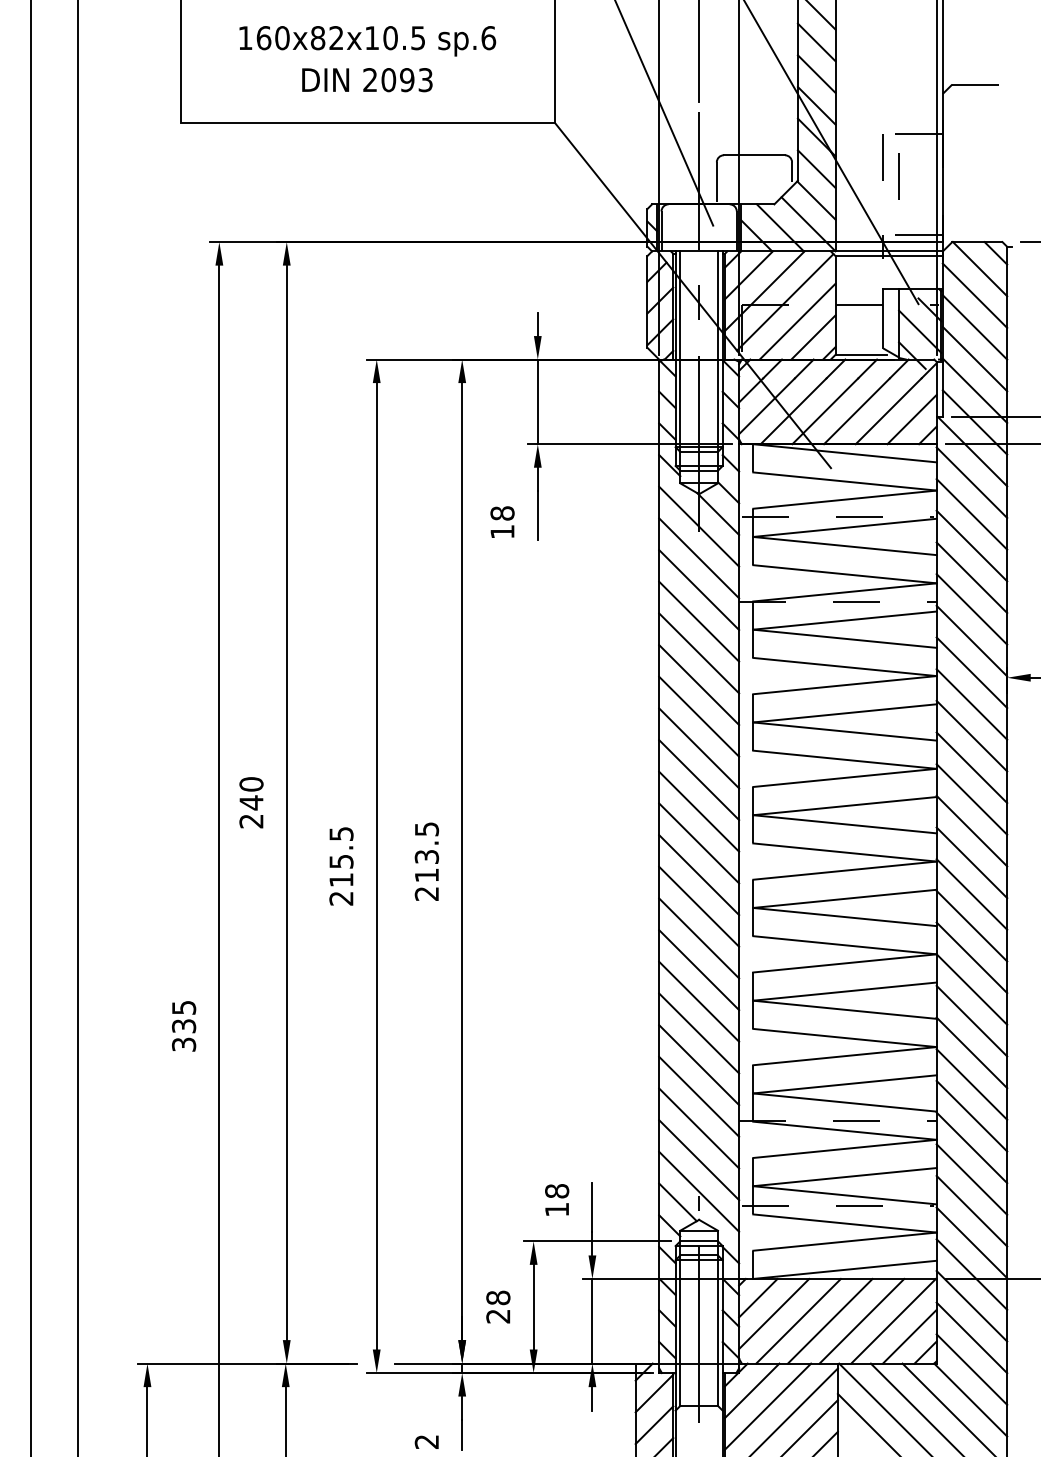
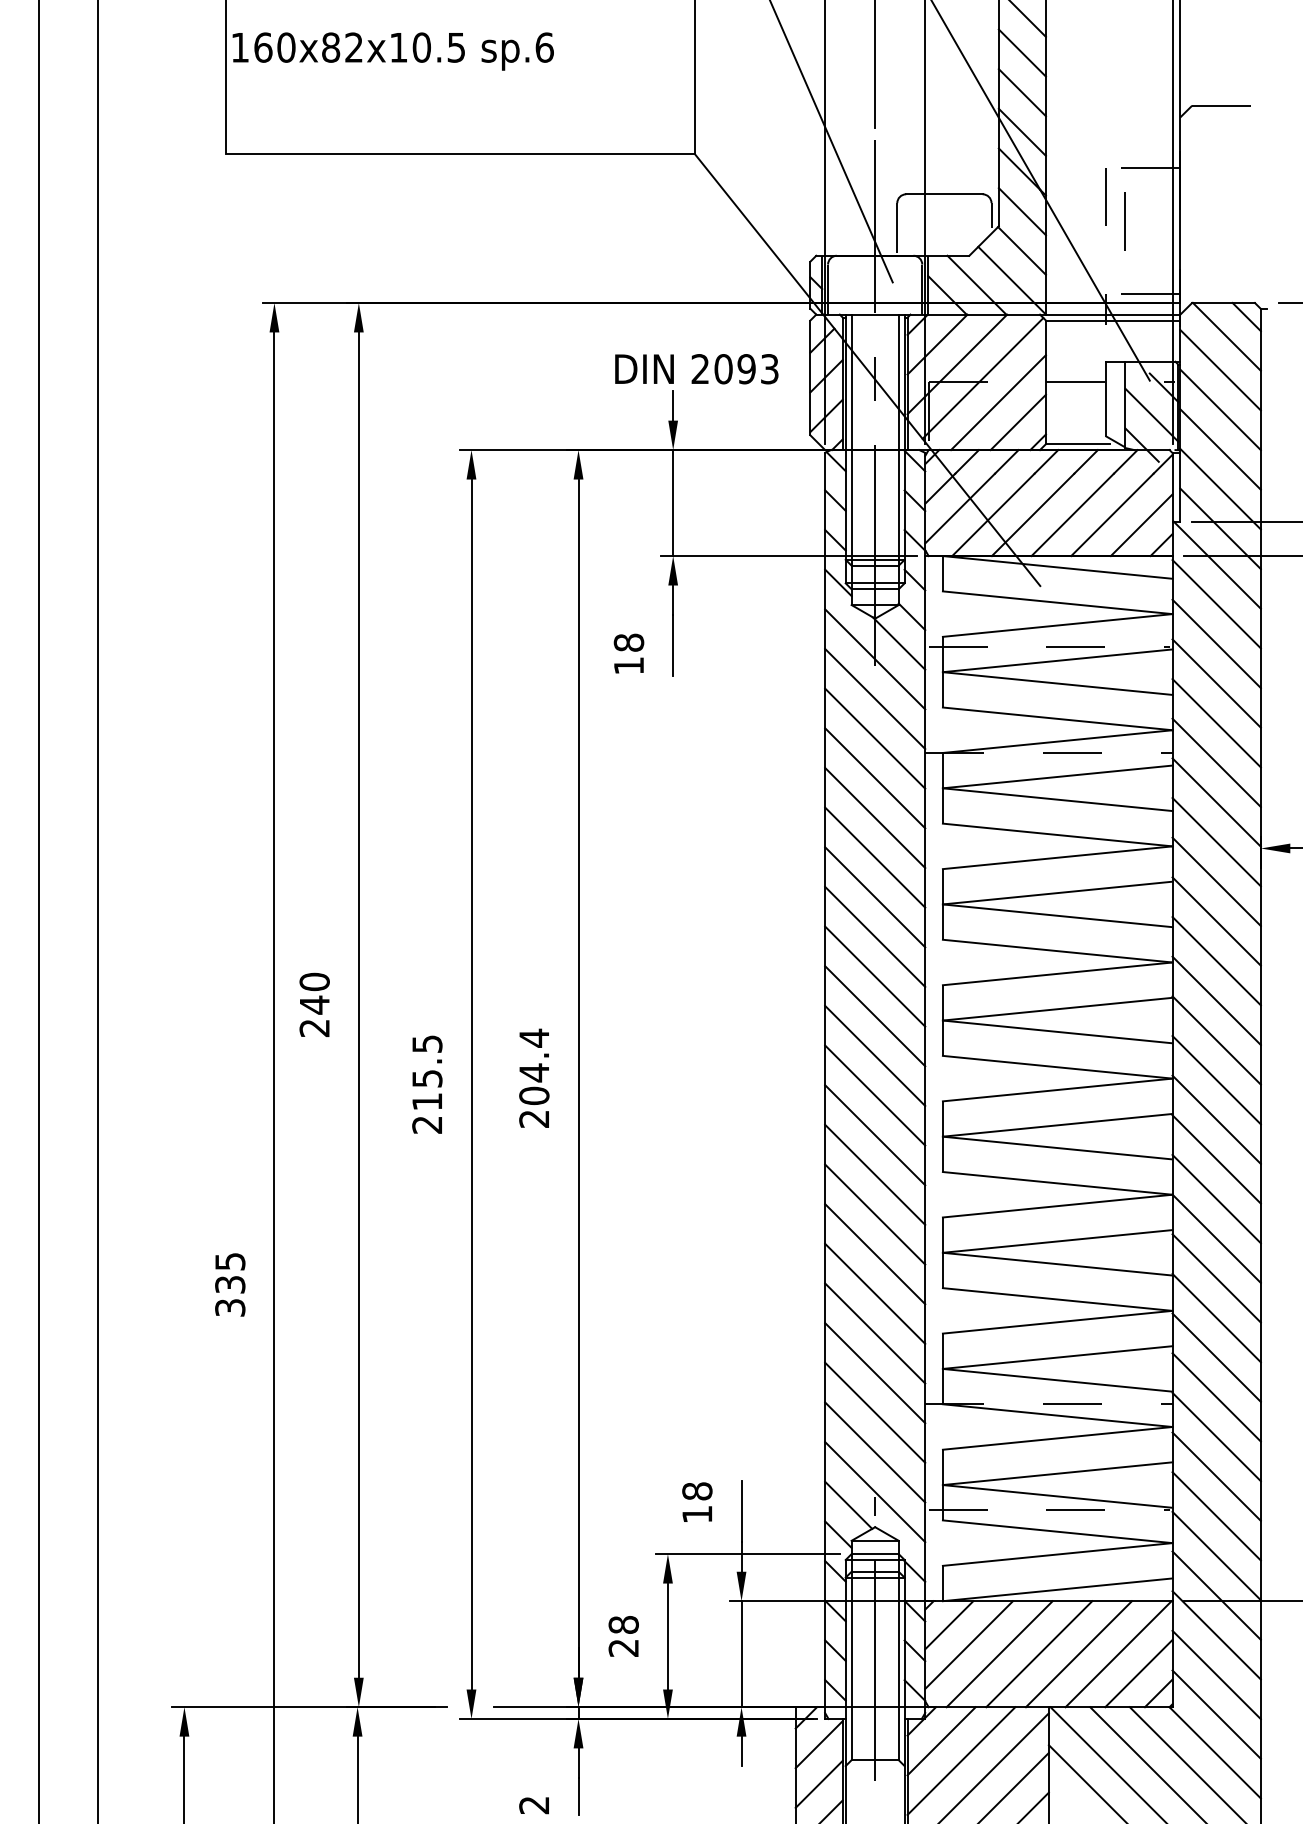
text: (367, 41) -> (392, 51), moved
text: (367, 80) -> (696, 369), moved
text: (427, 851) -> (534, 1066), 213.5 -> 204.4

